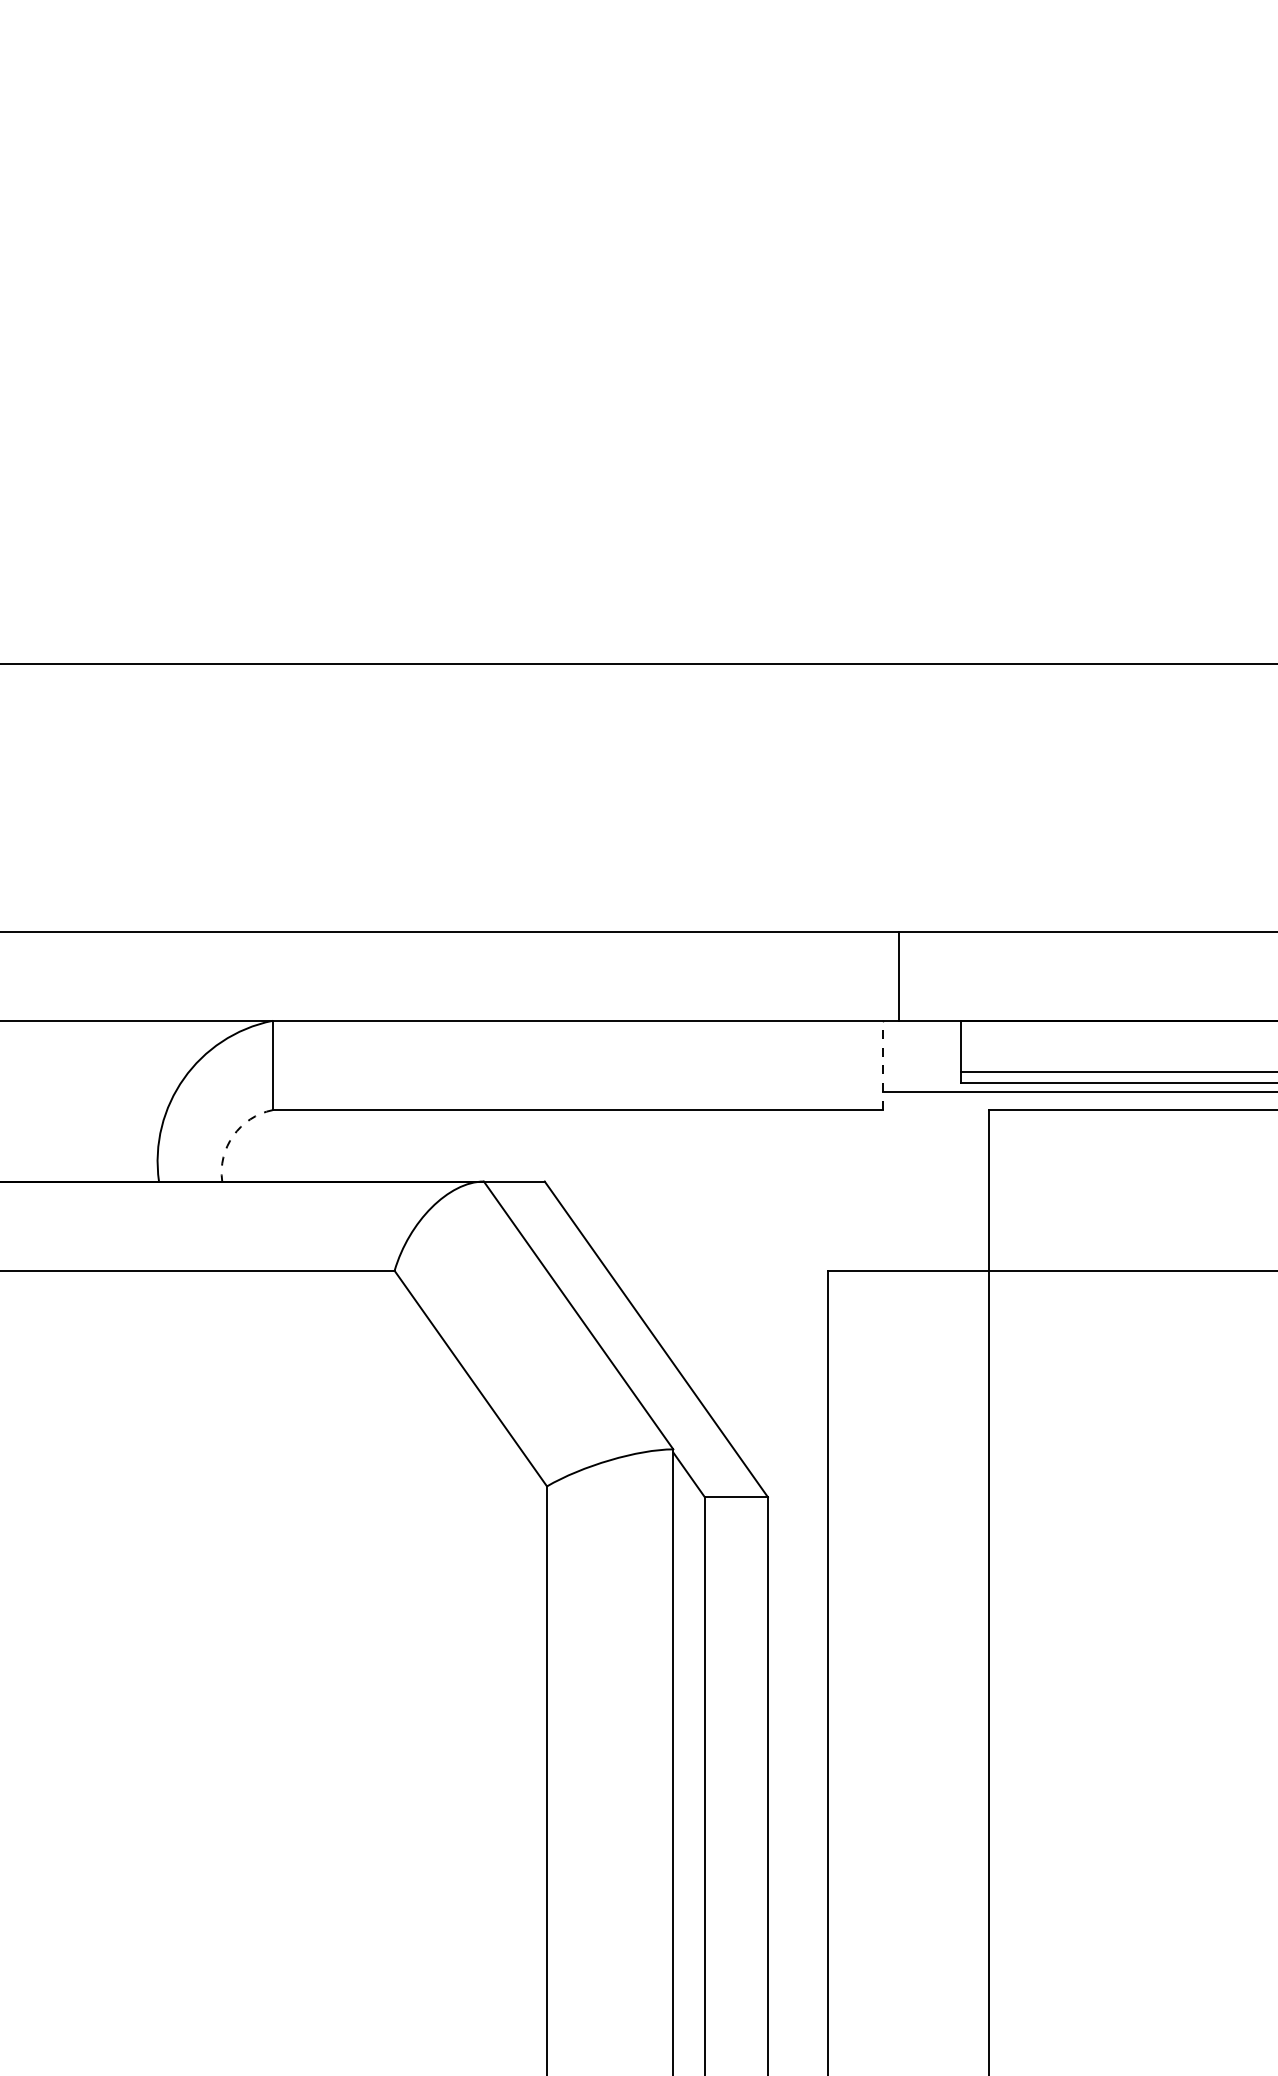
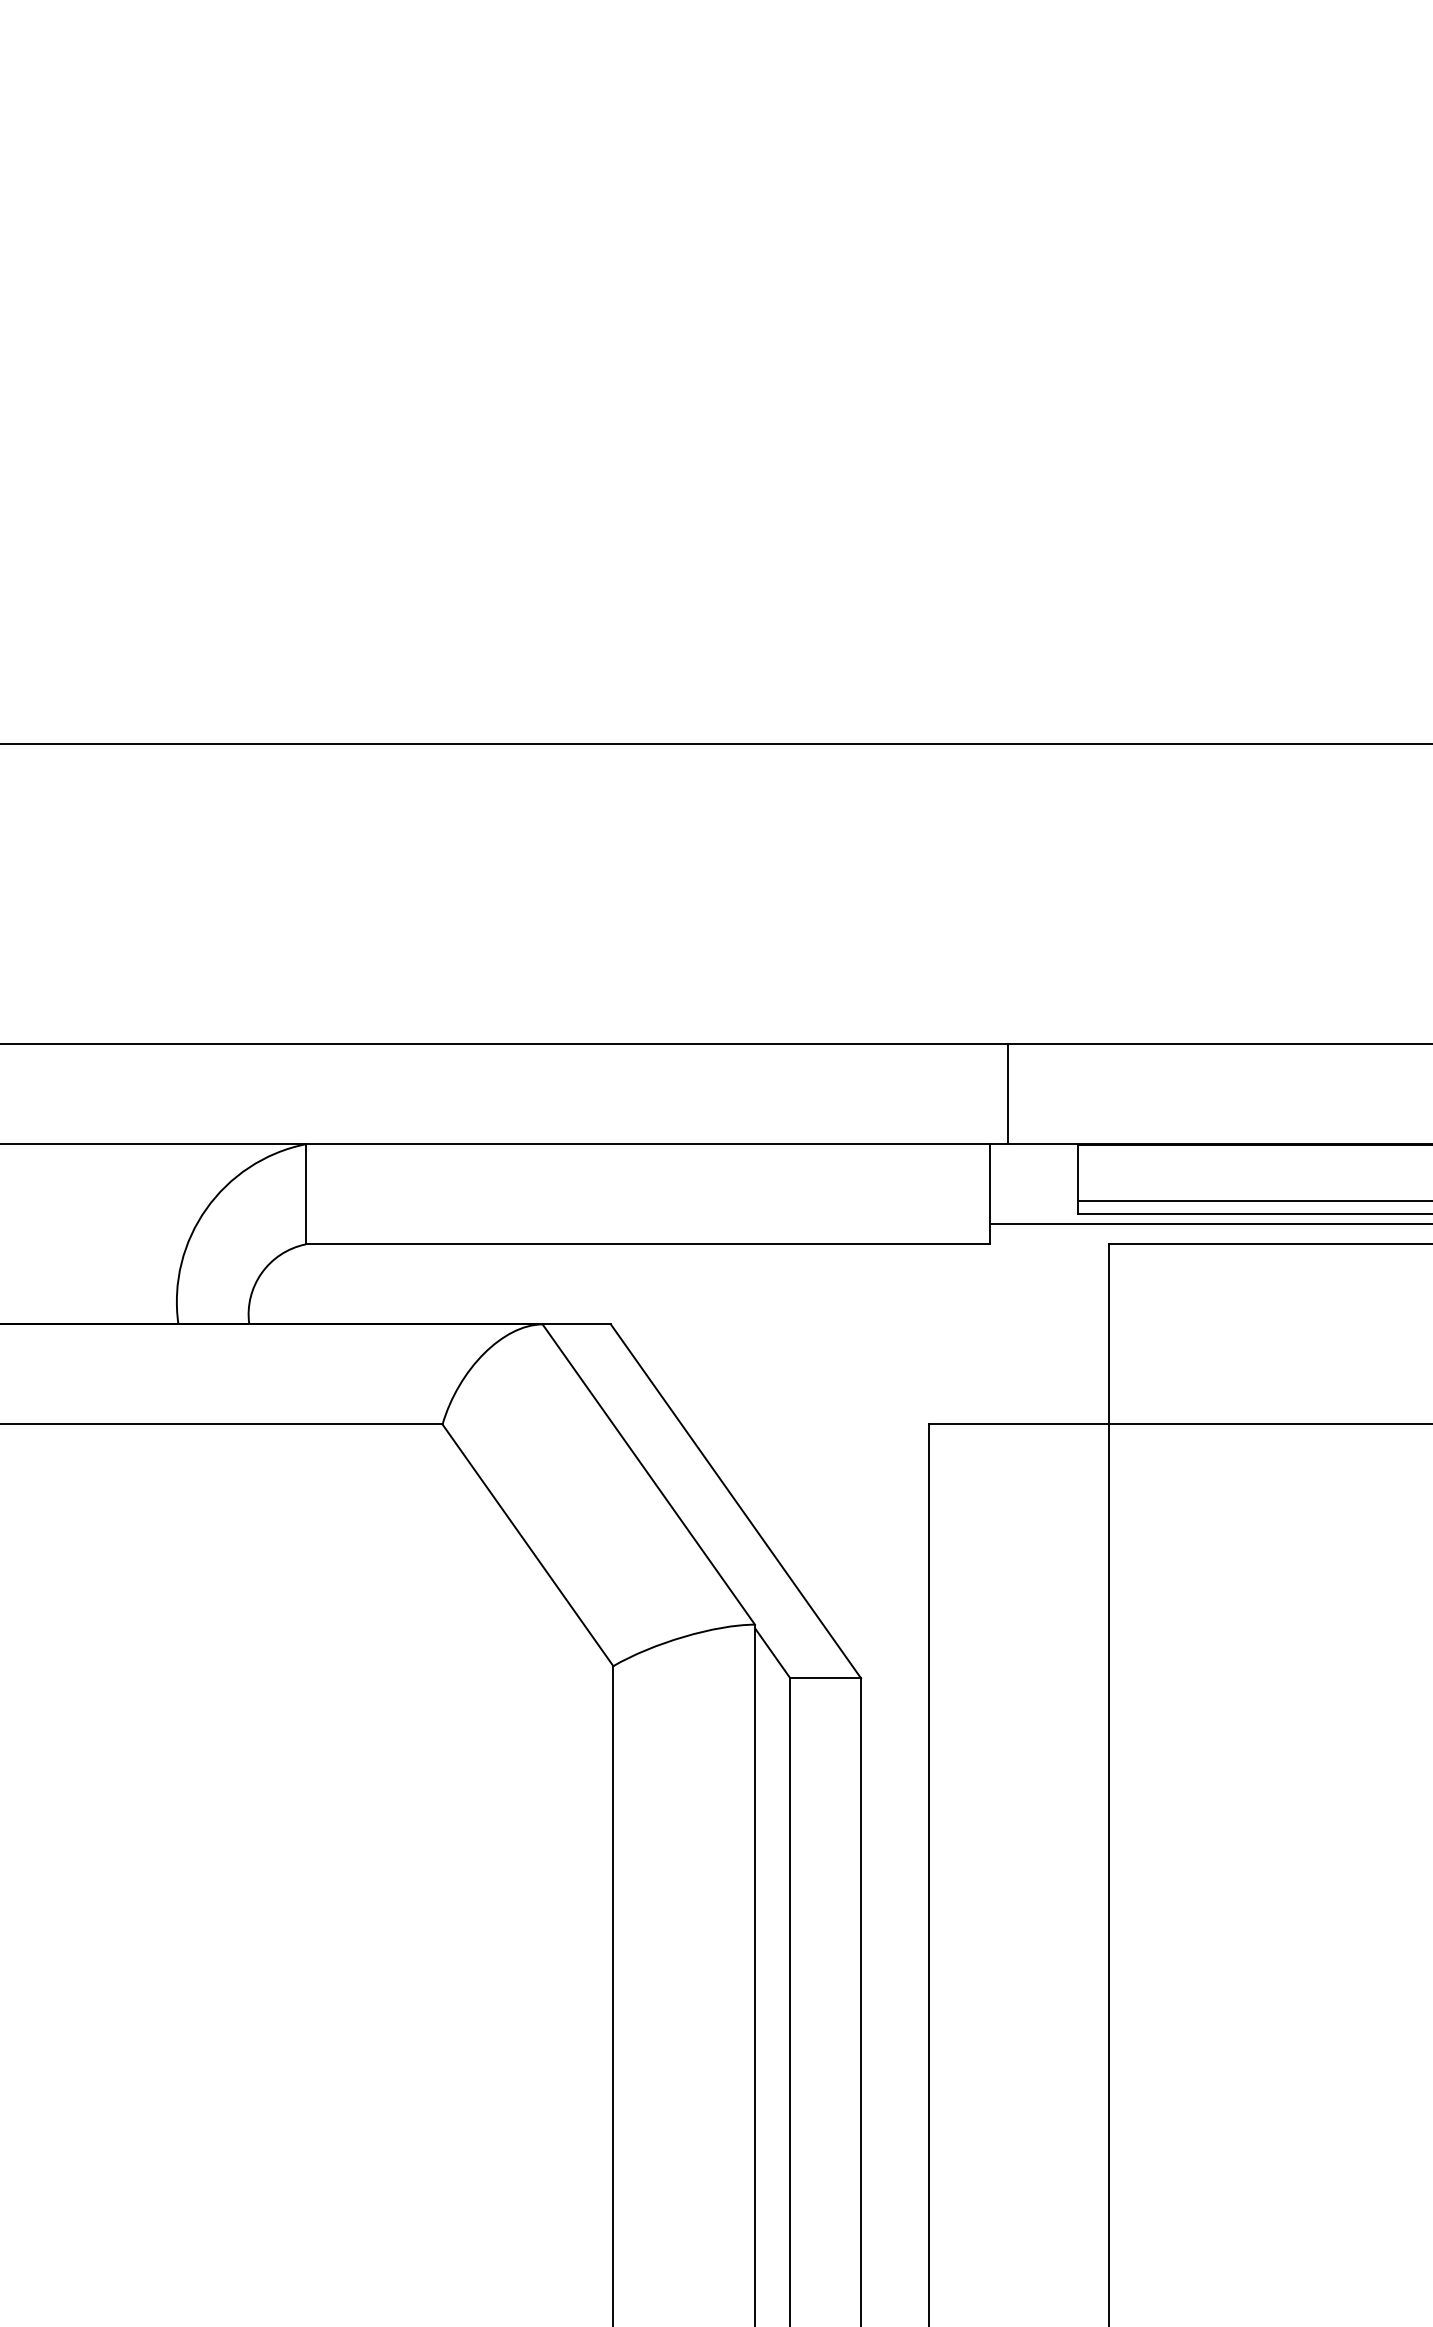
line: (882, 1065) -> (989, 1194), dashed -> solid
arc: (233, 1135) -> (261, 1272), dashed -> solid

